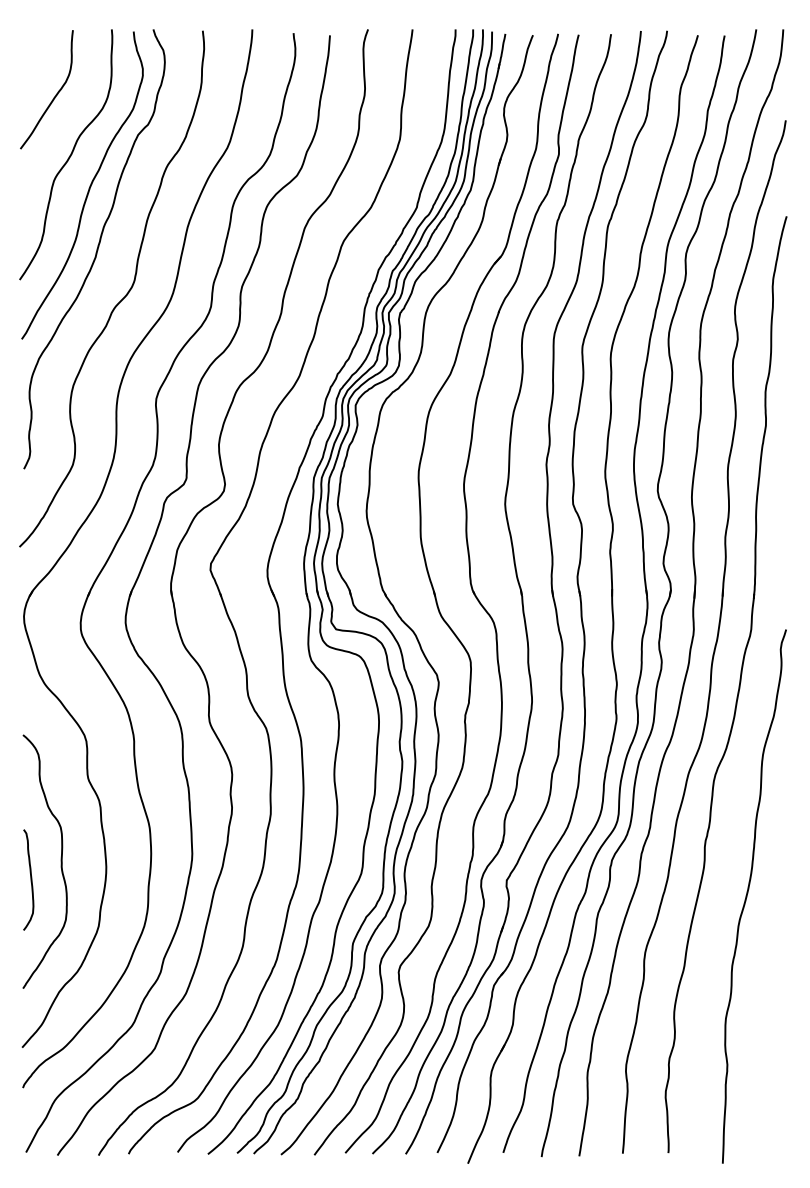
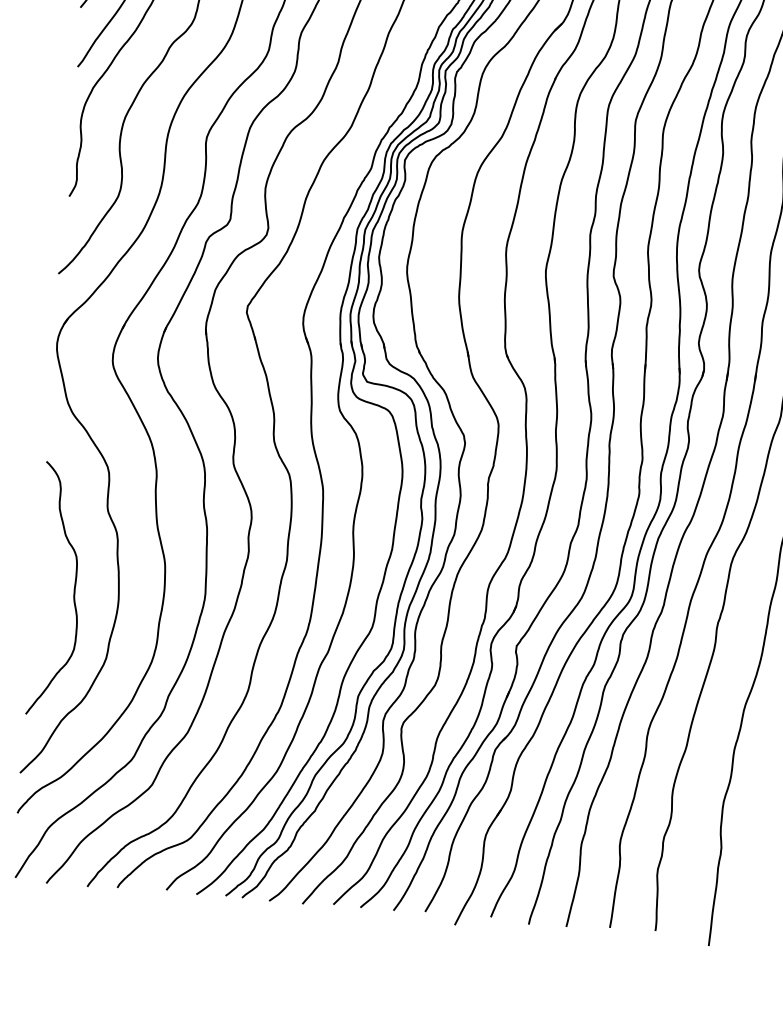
curve: (30, 879) -> (42, 606), removed

